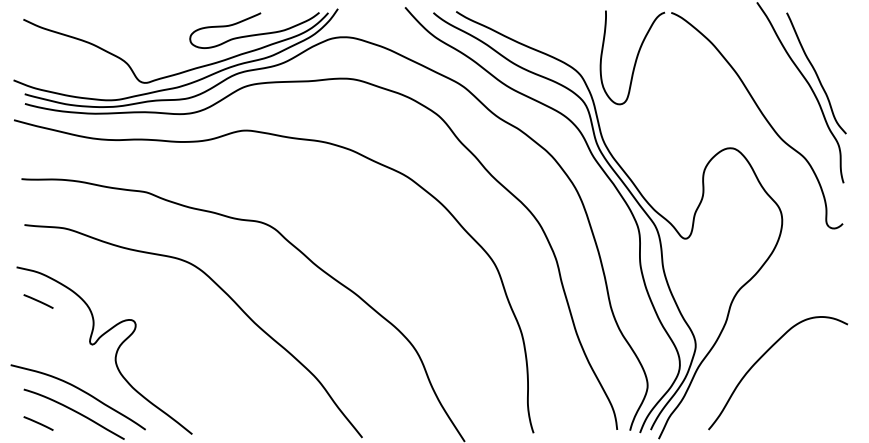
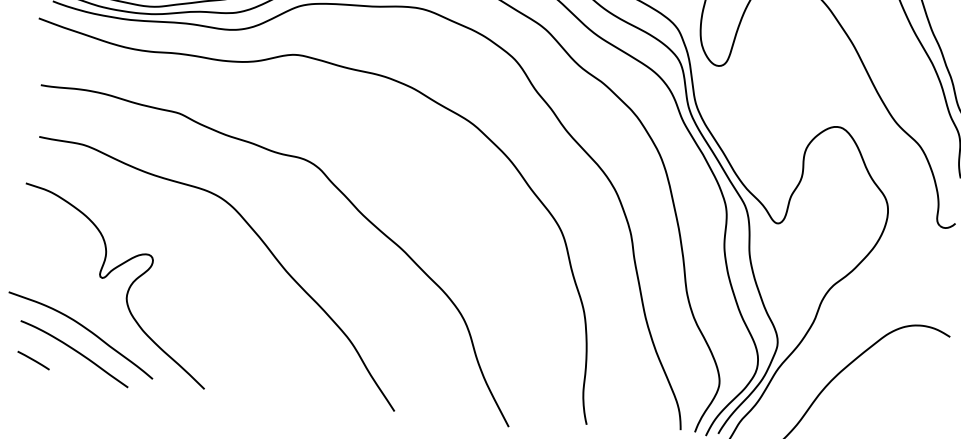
line: (38, 301) -> (46, 223), removed

